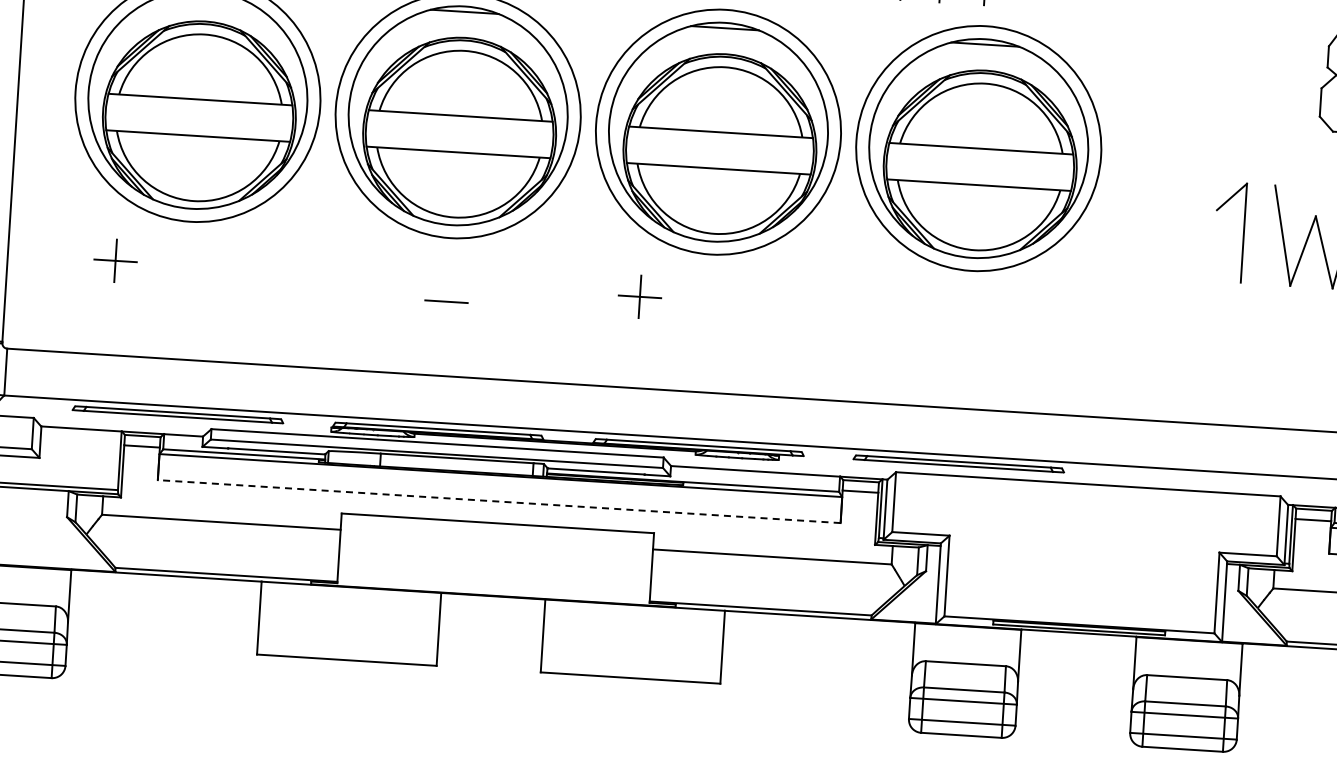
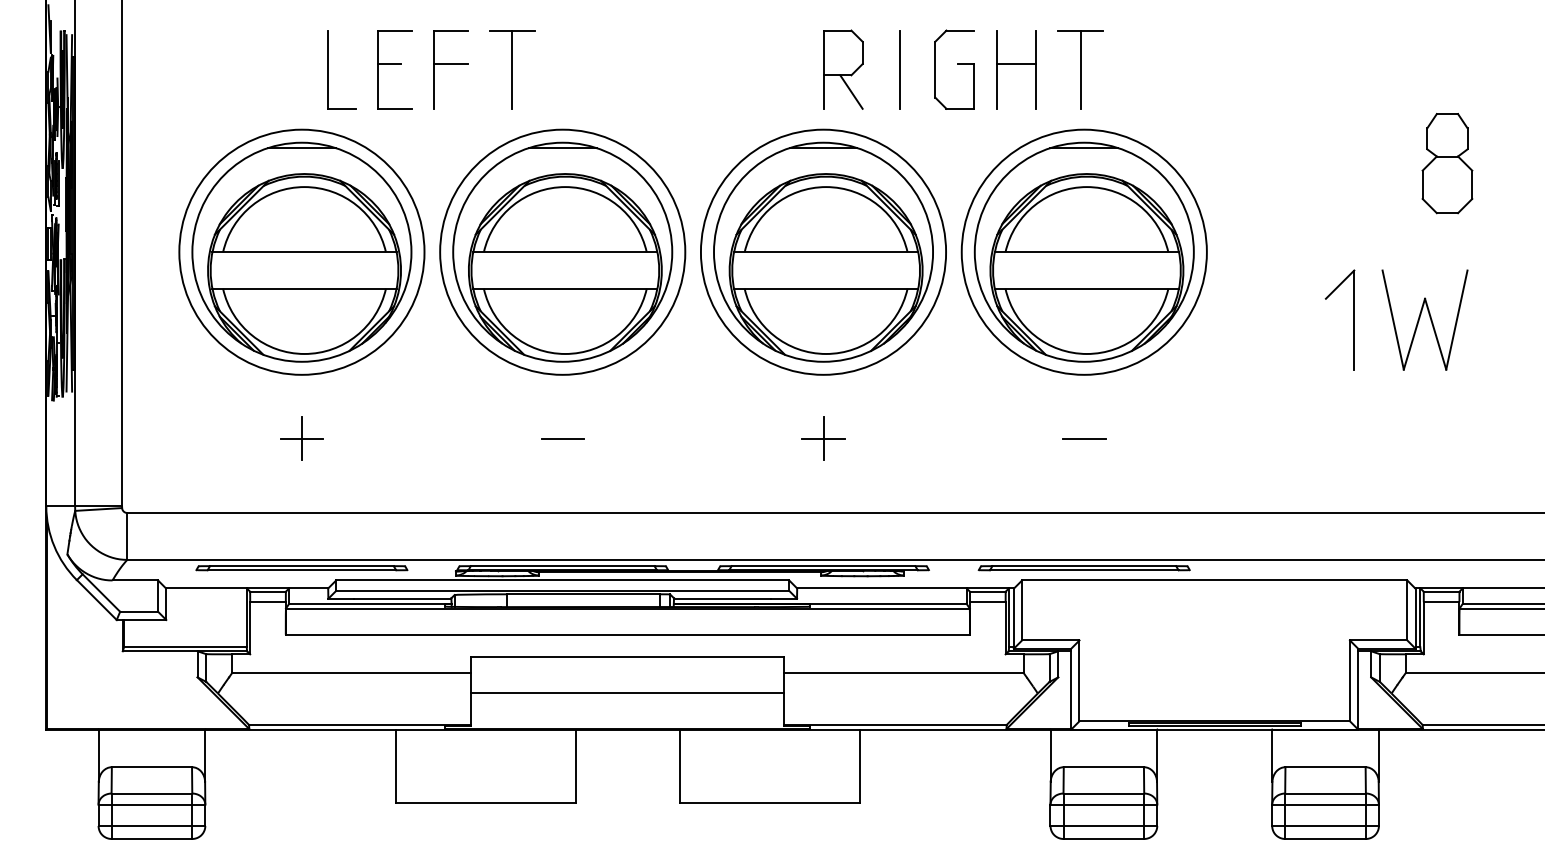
part: (115, 260) -> (301, 438), moved
part: (639, 296) -> (823, 438), moved
line: (967, 334) -> (1084, 438), added
line: (498, 501) -> (627, 634), dashed -> solid
line: (495, 560) -> (627, 693), added

